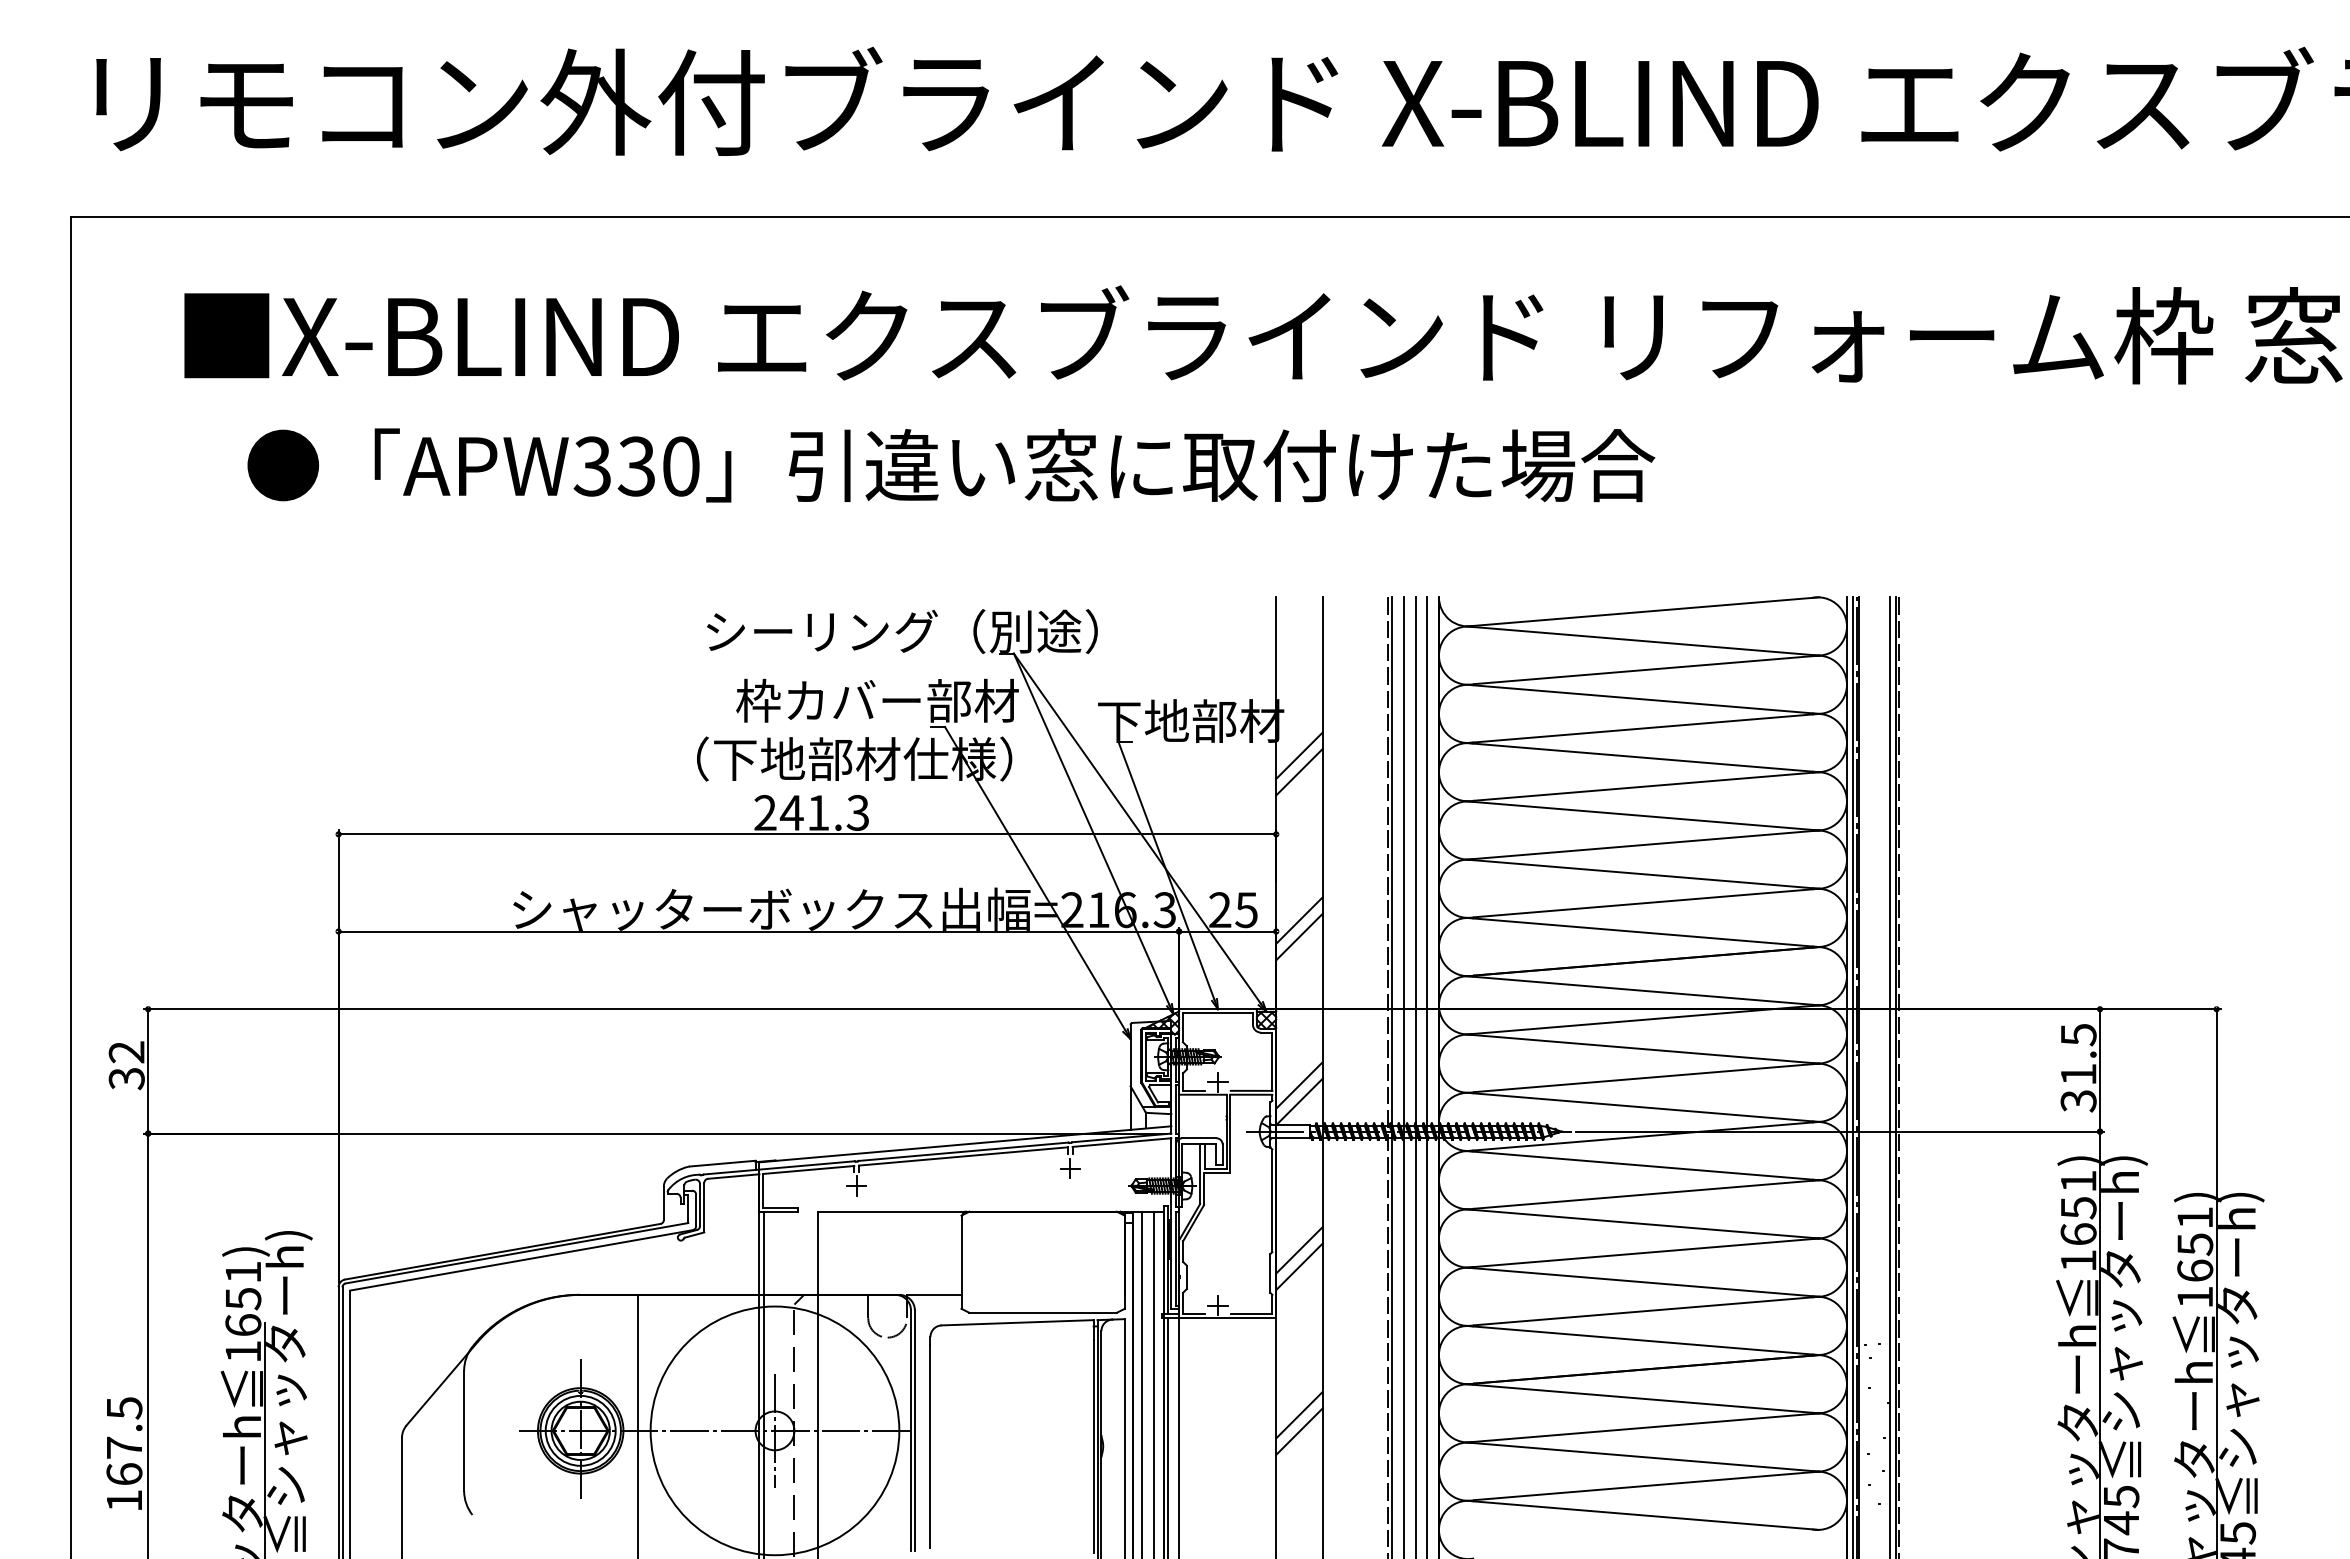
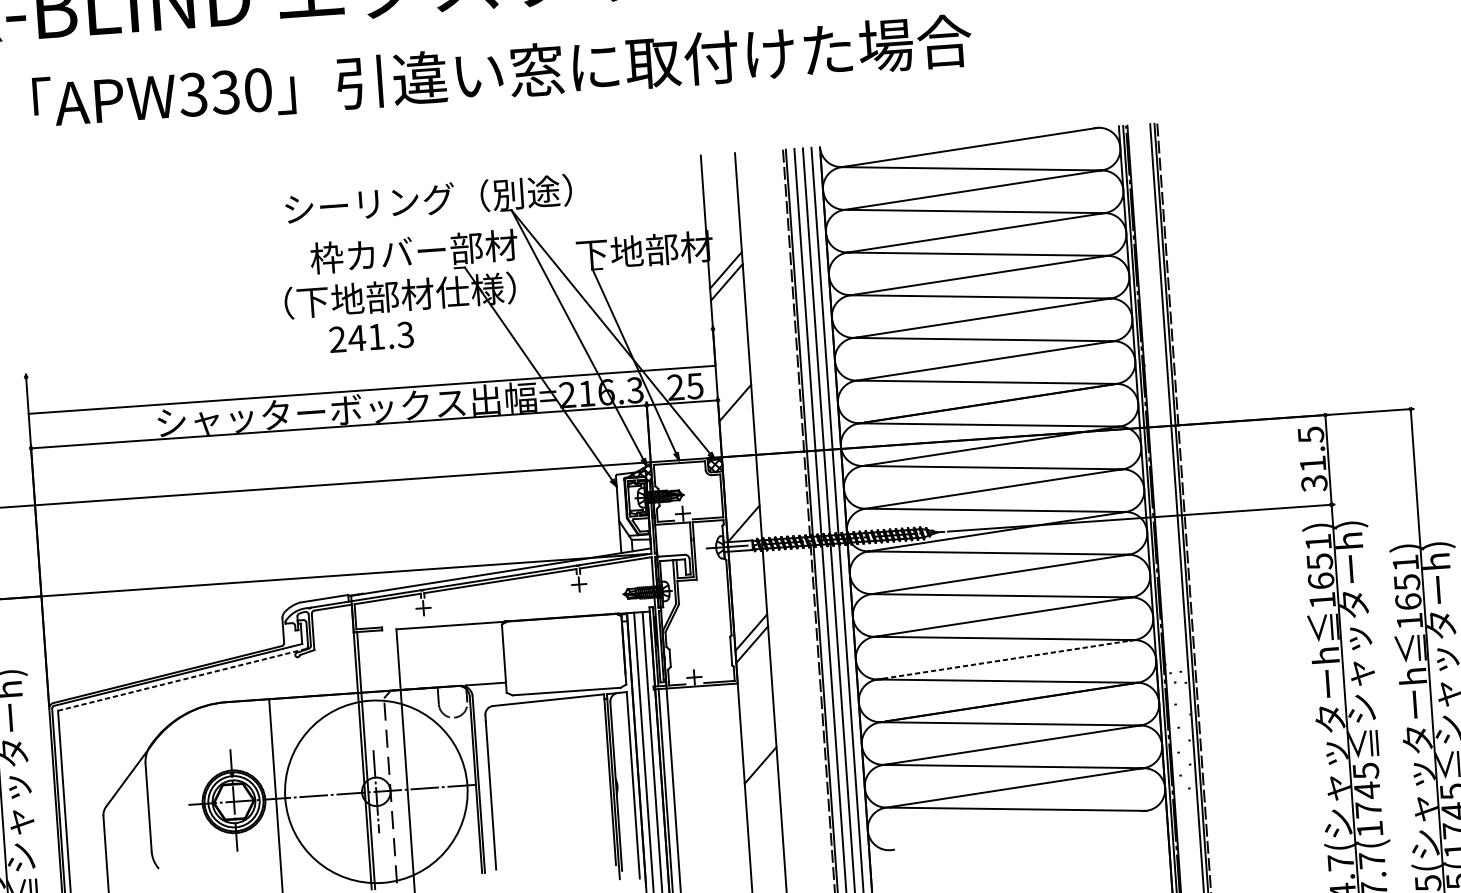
line: (807, 834) -> (372, 389), moved
line: (1299, 920) -> (734, 391), removed
line: (1299, 1085) -> (742, 511), removed
line: (521, 1260) -> (181, 679), solid -> dashed
line: (1647, 1311) -> (1009, 659), solid -> dashed
line: (1299, 1415) -> (759, 753), removed

